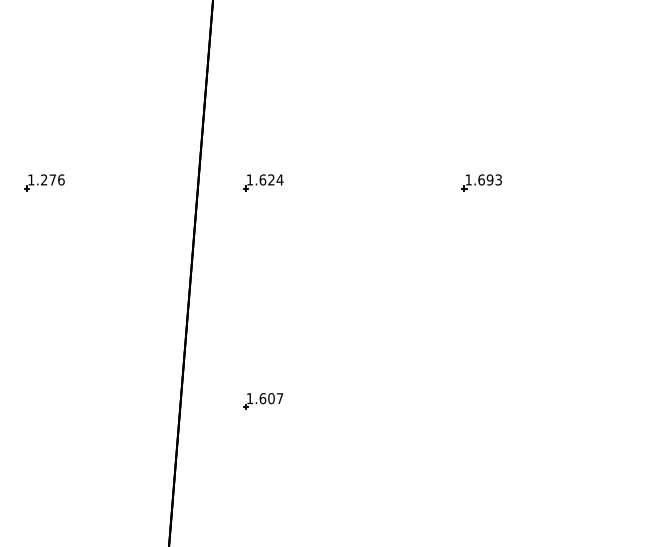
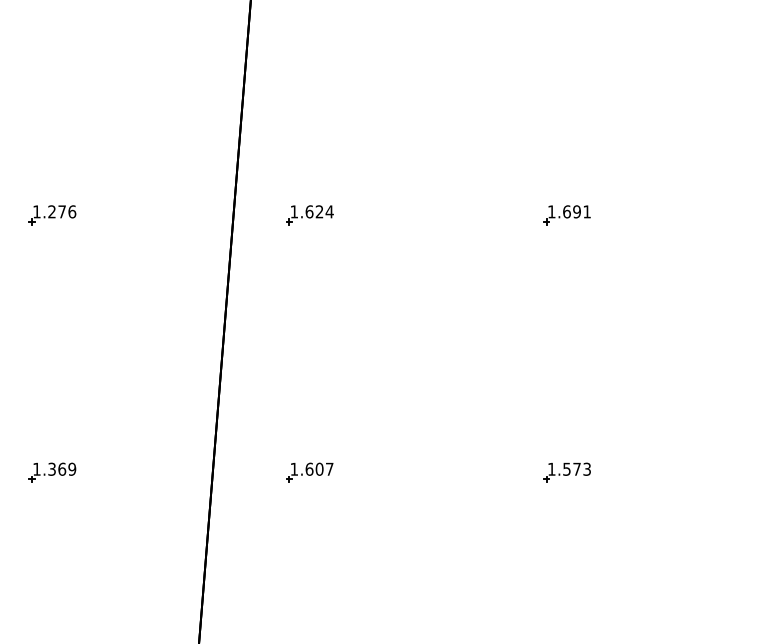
text: (498, 179) -> (586, 211), 1.693 -> 1.691
part: (44, 401) -> (52, 472), added
part: (481, 401) -> (566, 472), added

